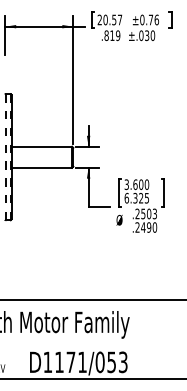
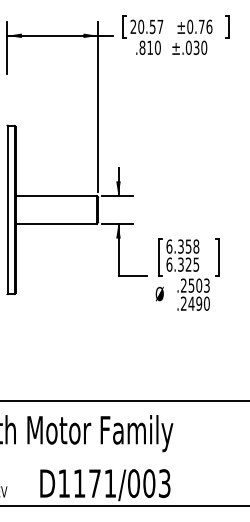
text: (117, 35) -> (157, 47), .819 -> .810
line: (10, 156) -> (14, 209), dashed -> solid
line: (6, 157) -> (8, 210), dashed -> solid
text: (136, 184) -> (182, 246), 3.600 -> 6.358
text: (111, 362) -> (149, 483), D1171/053 -> D1171/003

